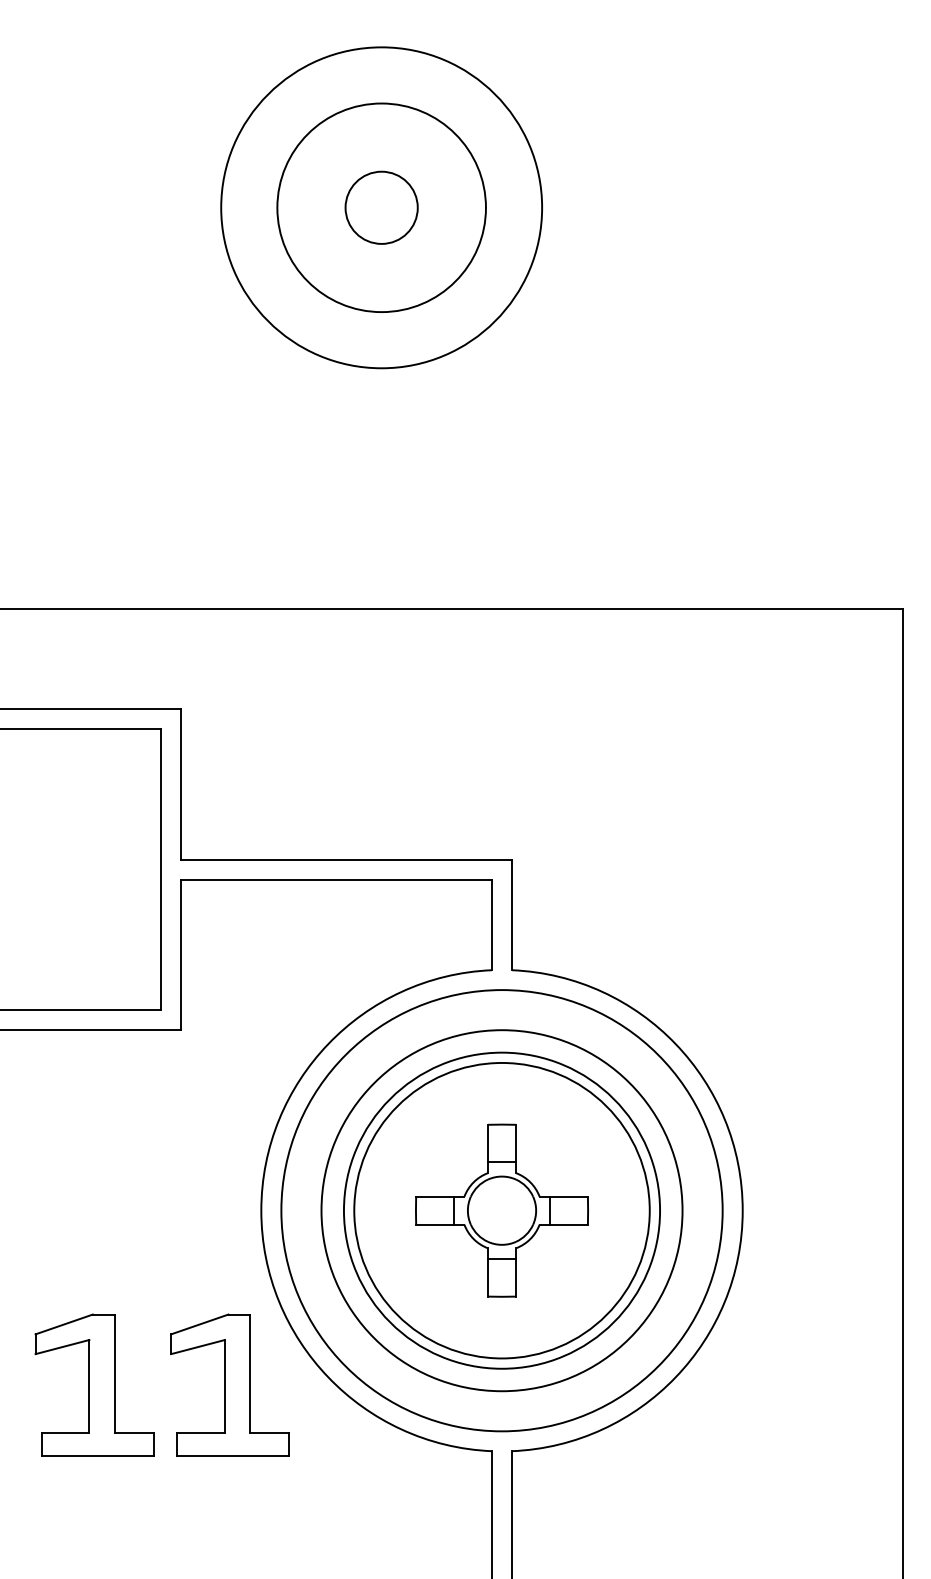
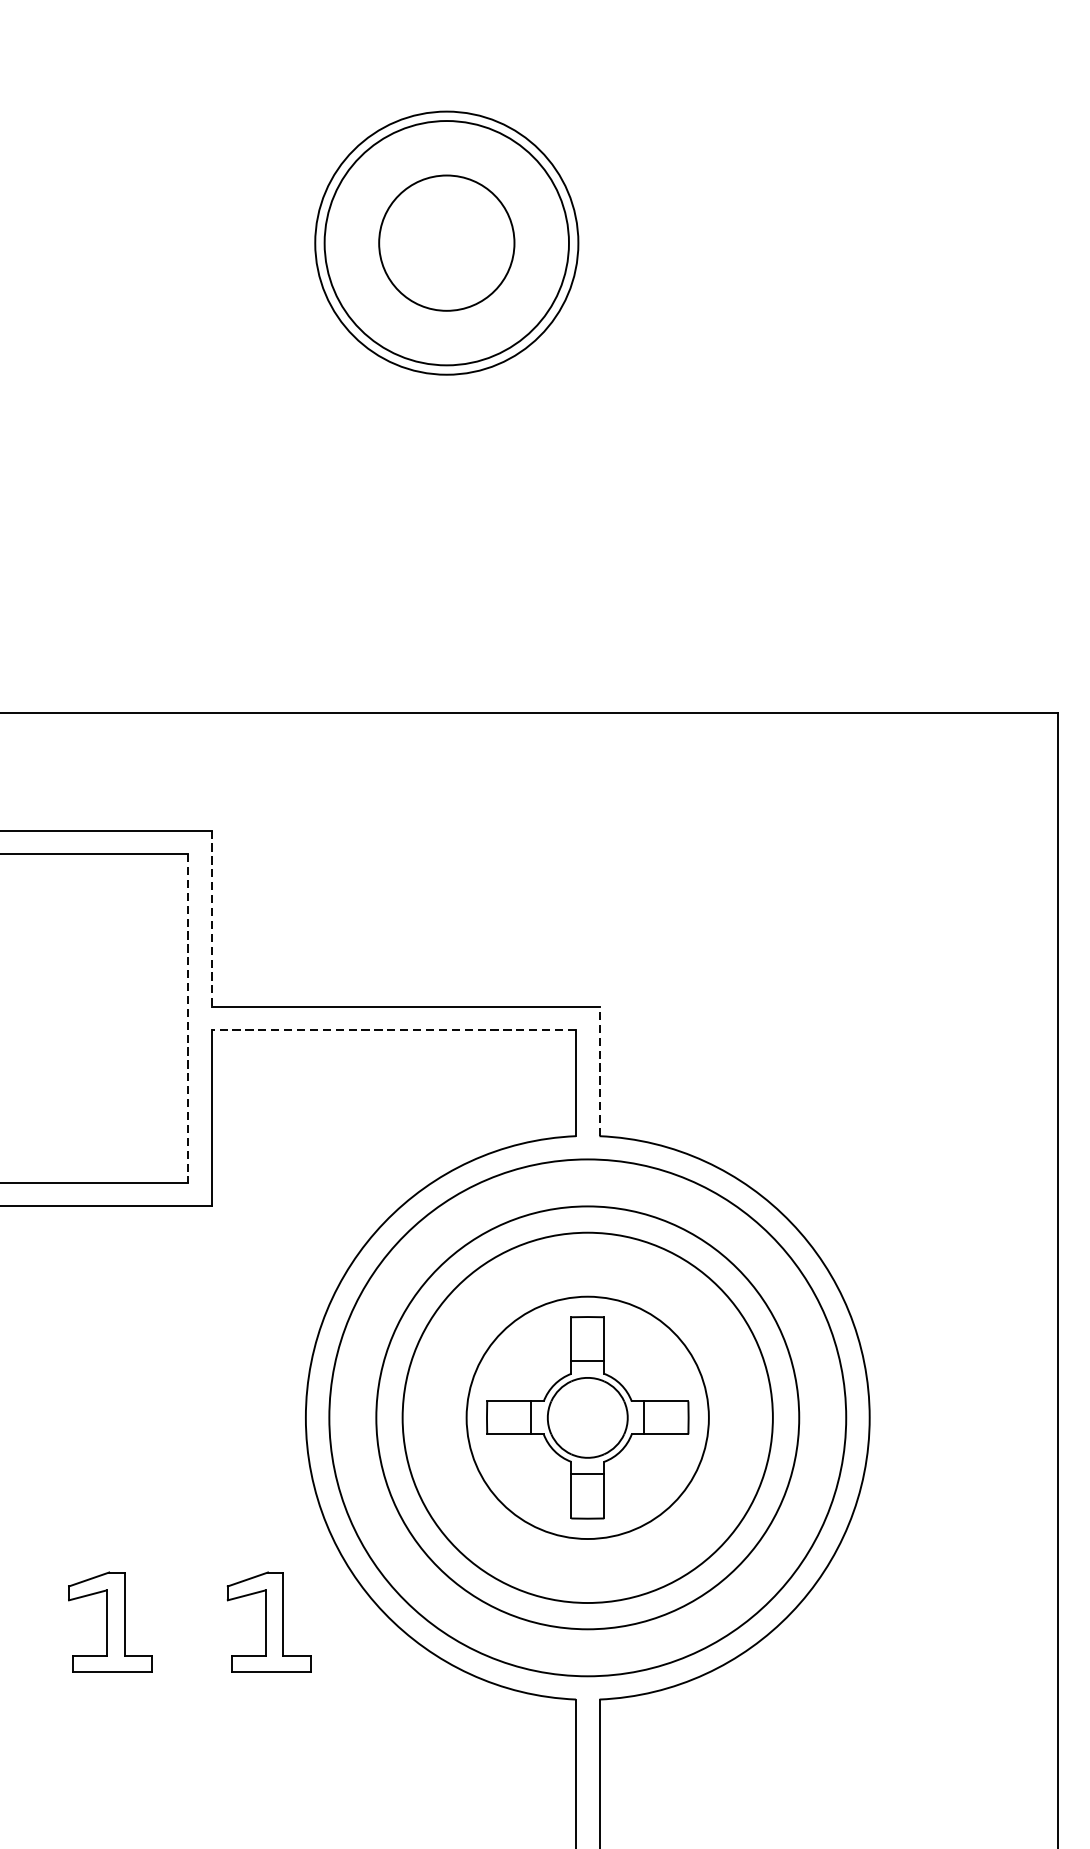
circle: (381, 207) -> (446, 242), size x0.7
circle: (381, 207) -> (446, 242), size x1.6
line: (181, 784) -> (212, 918), solid -> dashed
line: (161, 870) -> (188, 1019), solid -> dashed
line: (336, 879) -> (393, 1029), solid -> dashed
line: (512, 914) -> (600, 1070), solid -> dashed
circle: (501, 1210) -> (587, 1417), size x0.7
part: (94, 1384) -> (110, 1621), size x0.6
part: (229, 1384) -> (268, 1621), size x0.6

